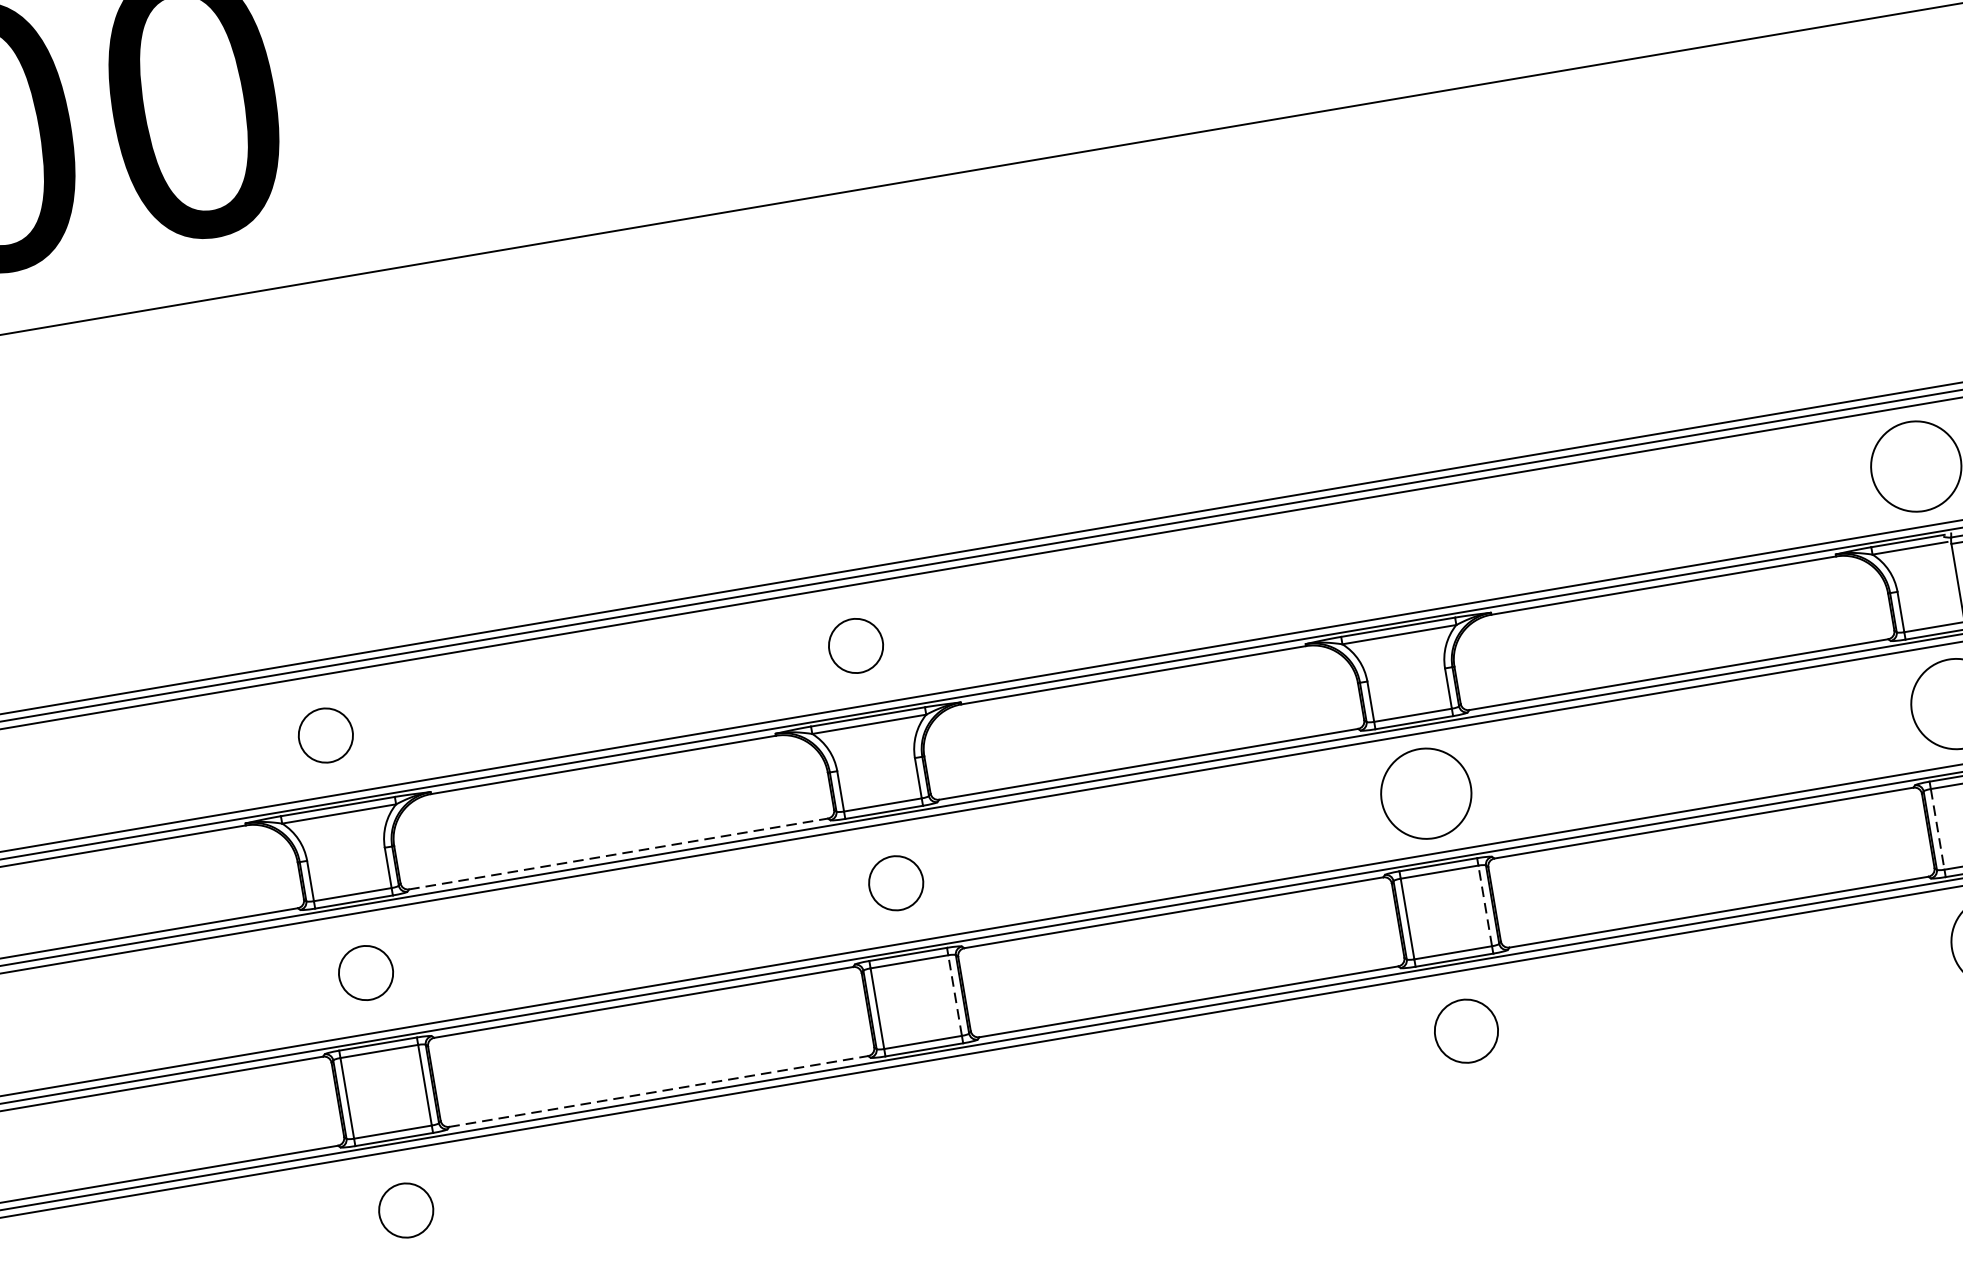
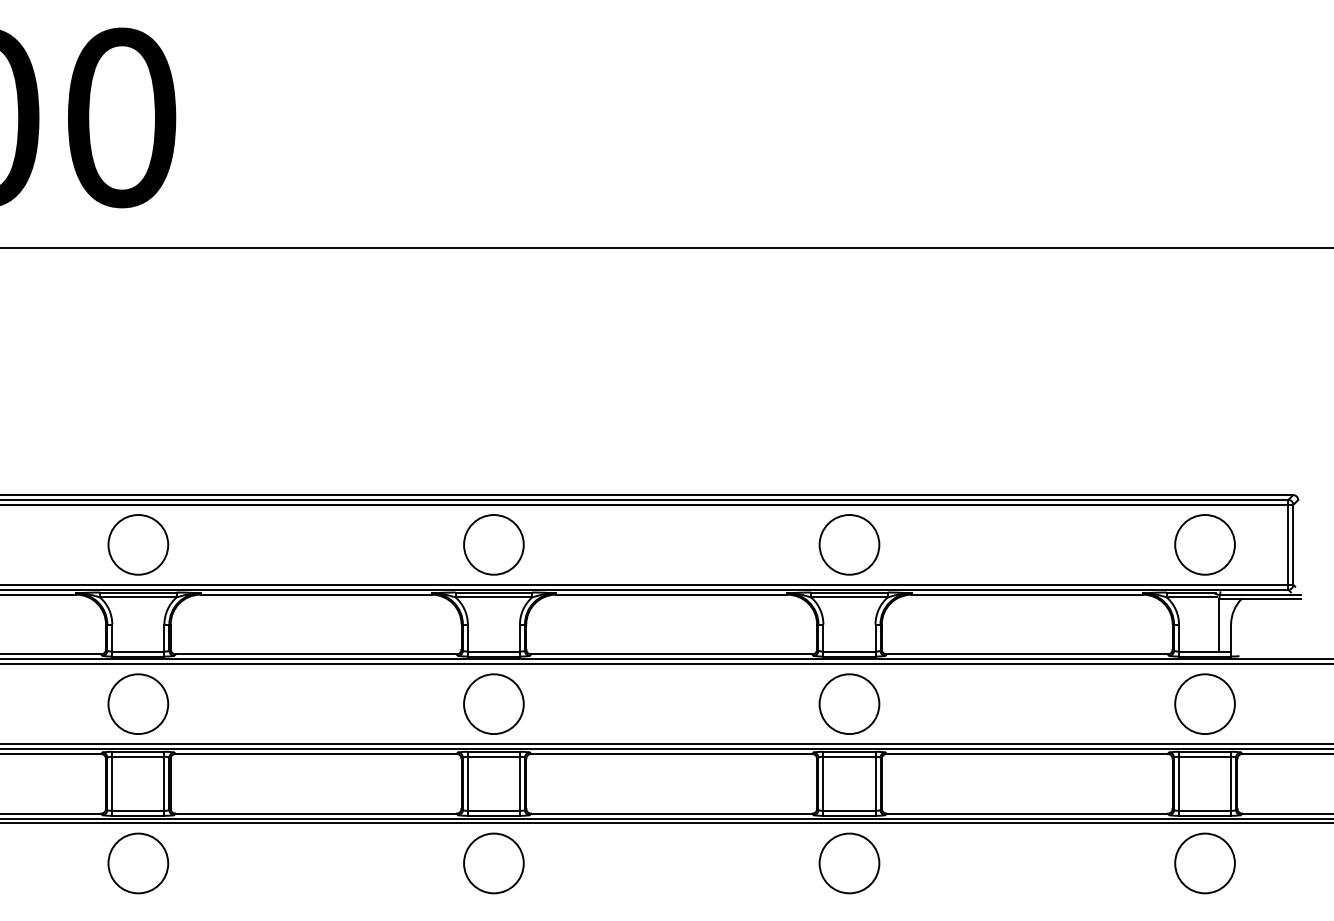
circle: (1386, 555) -> (849, 544), added
circle: (855, 645) -> (493, 544), size x1.67
circle: (326, 734) -> (138, 544), size x1.67
line: (1938, 830) -> (1179, 784), dashed -> solid
line: (619, 854) -> (316, 654), dashed -> solid
circle: (895, 882) -> (493, 703), size x1.67
line: (1485, 905) -> (875, 783), dashed -> solid
circle: (366, 973) -> (138, 704), size x1.67
line: (954, 995) -> (519, 783), dashed -> solid
circle: (1466, 1031) -> (849, 863), size x1.43
line: (659, 1091) -> (316, 813), dashed -> solid
circle: (935, 1121) -> (493, 863), added
circle: (406, 1210) -> (138, 863), size x1.67

